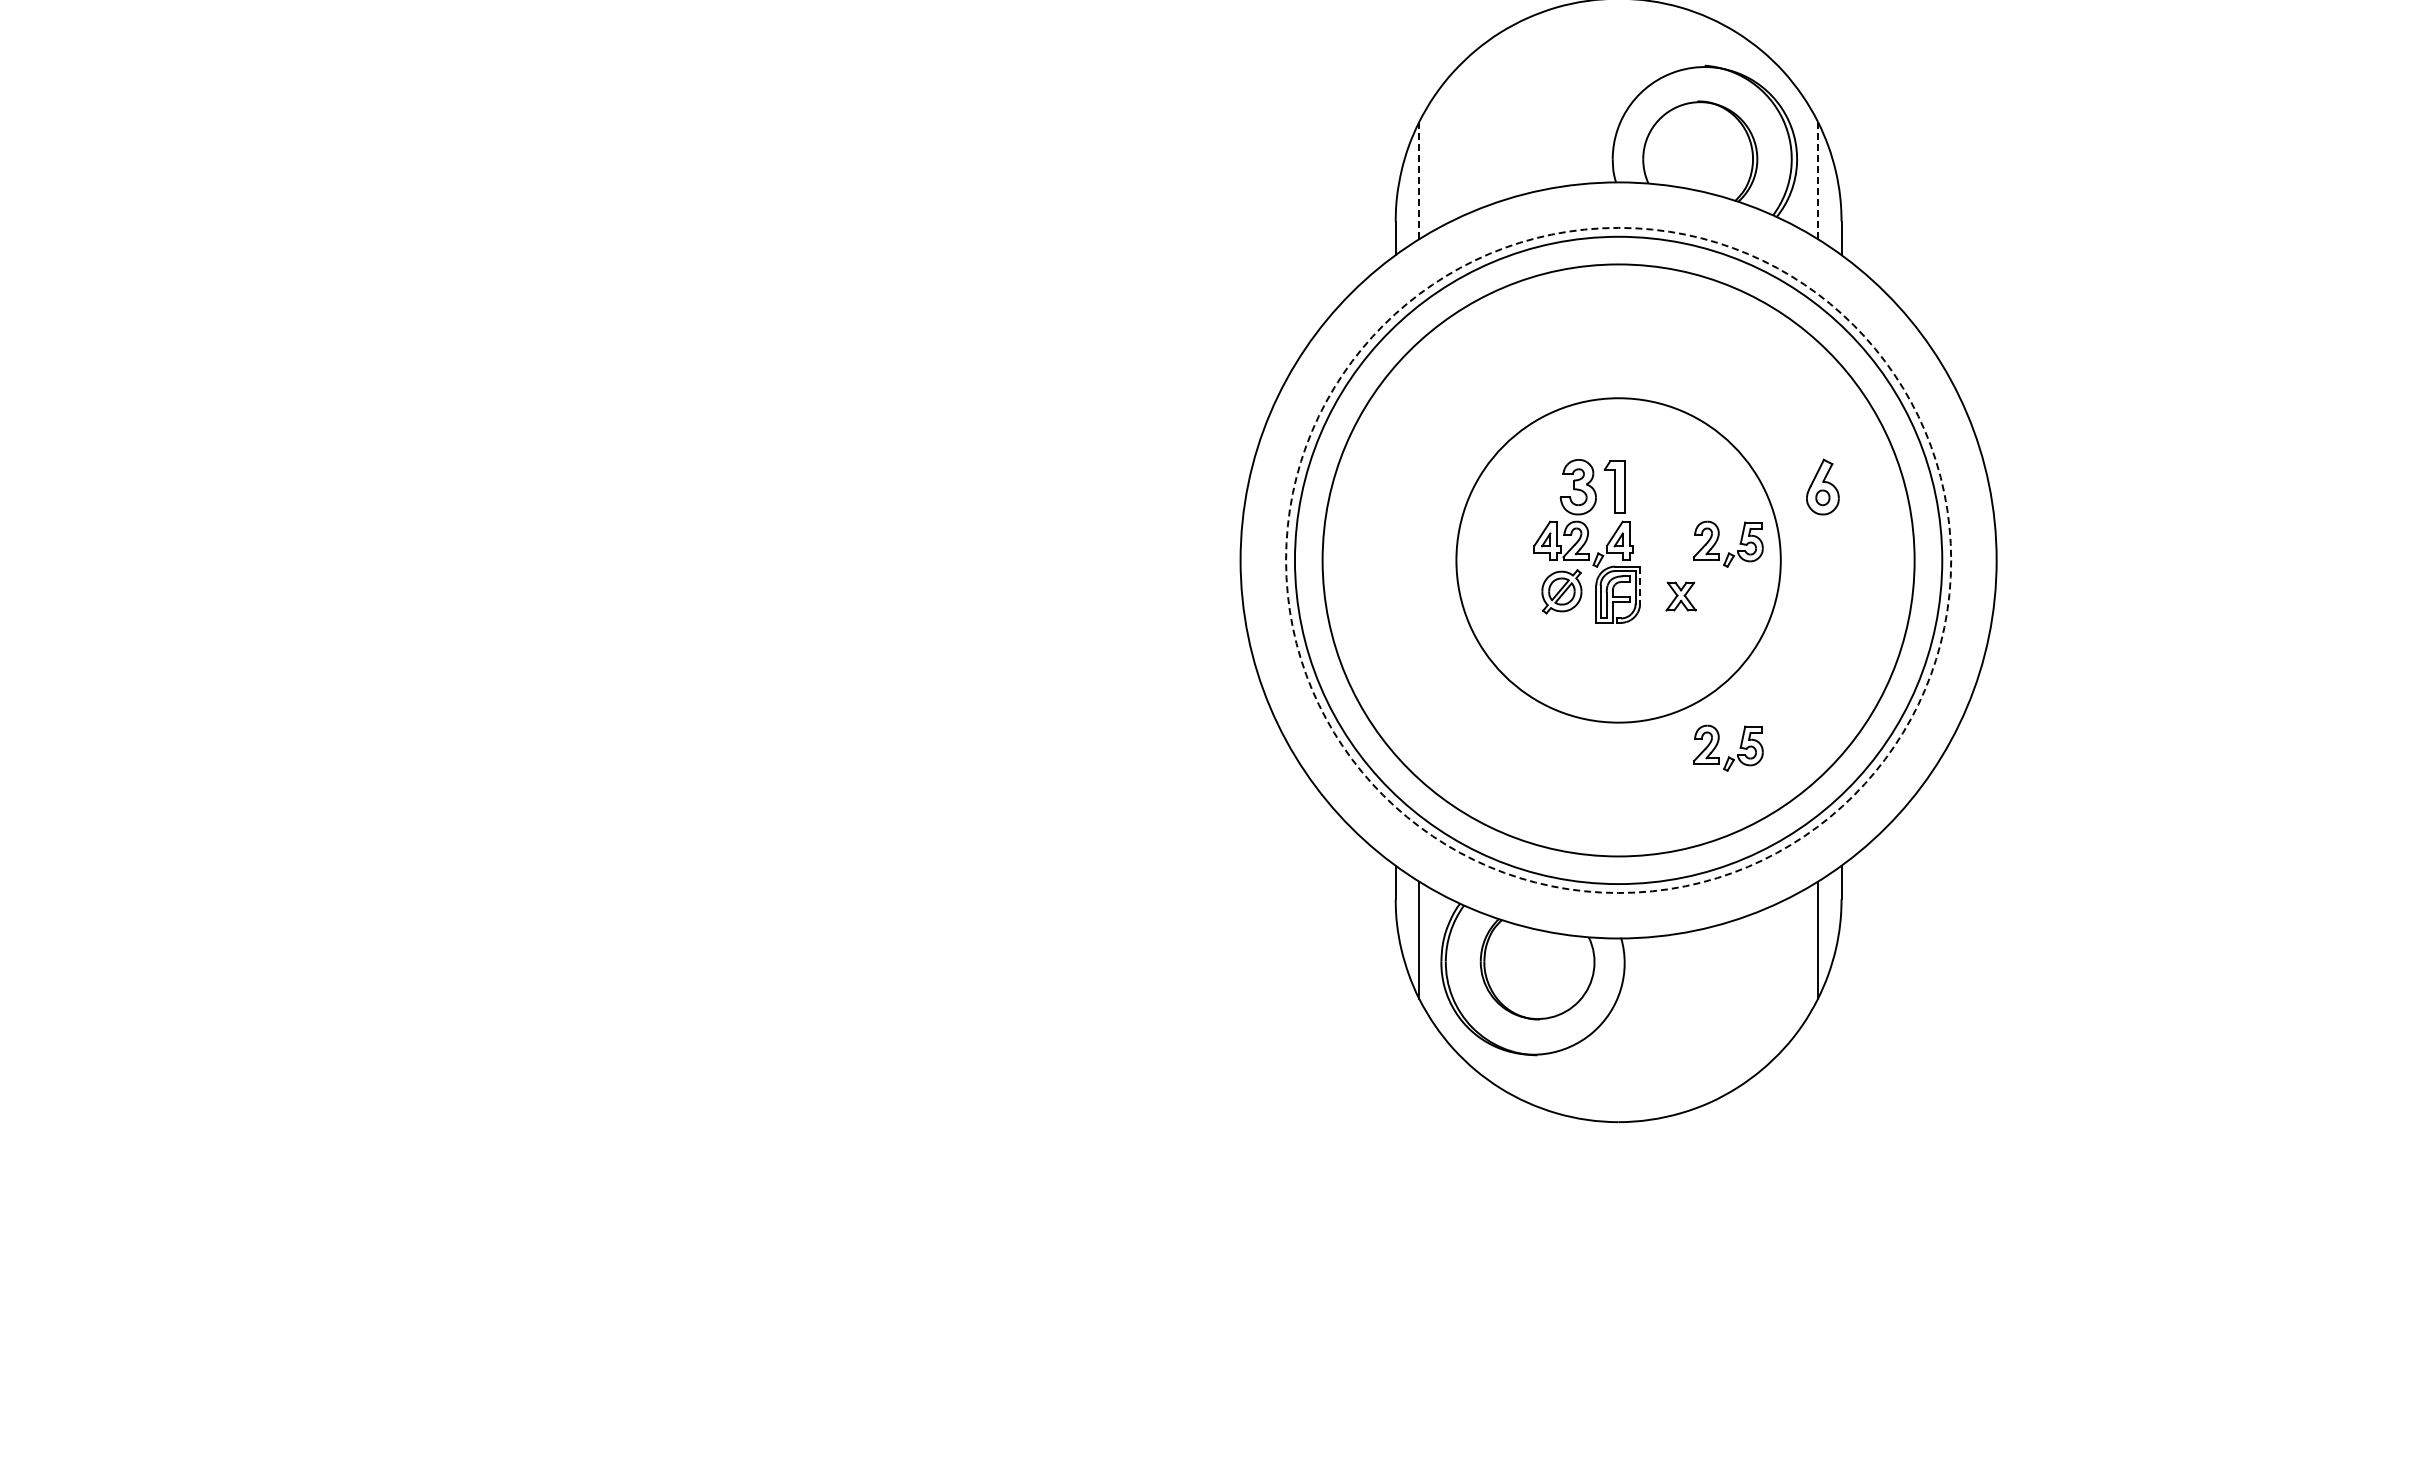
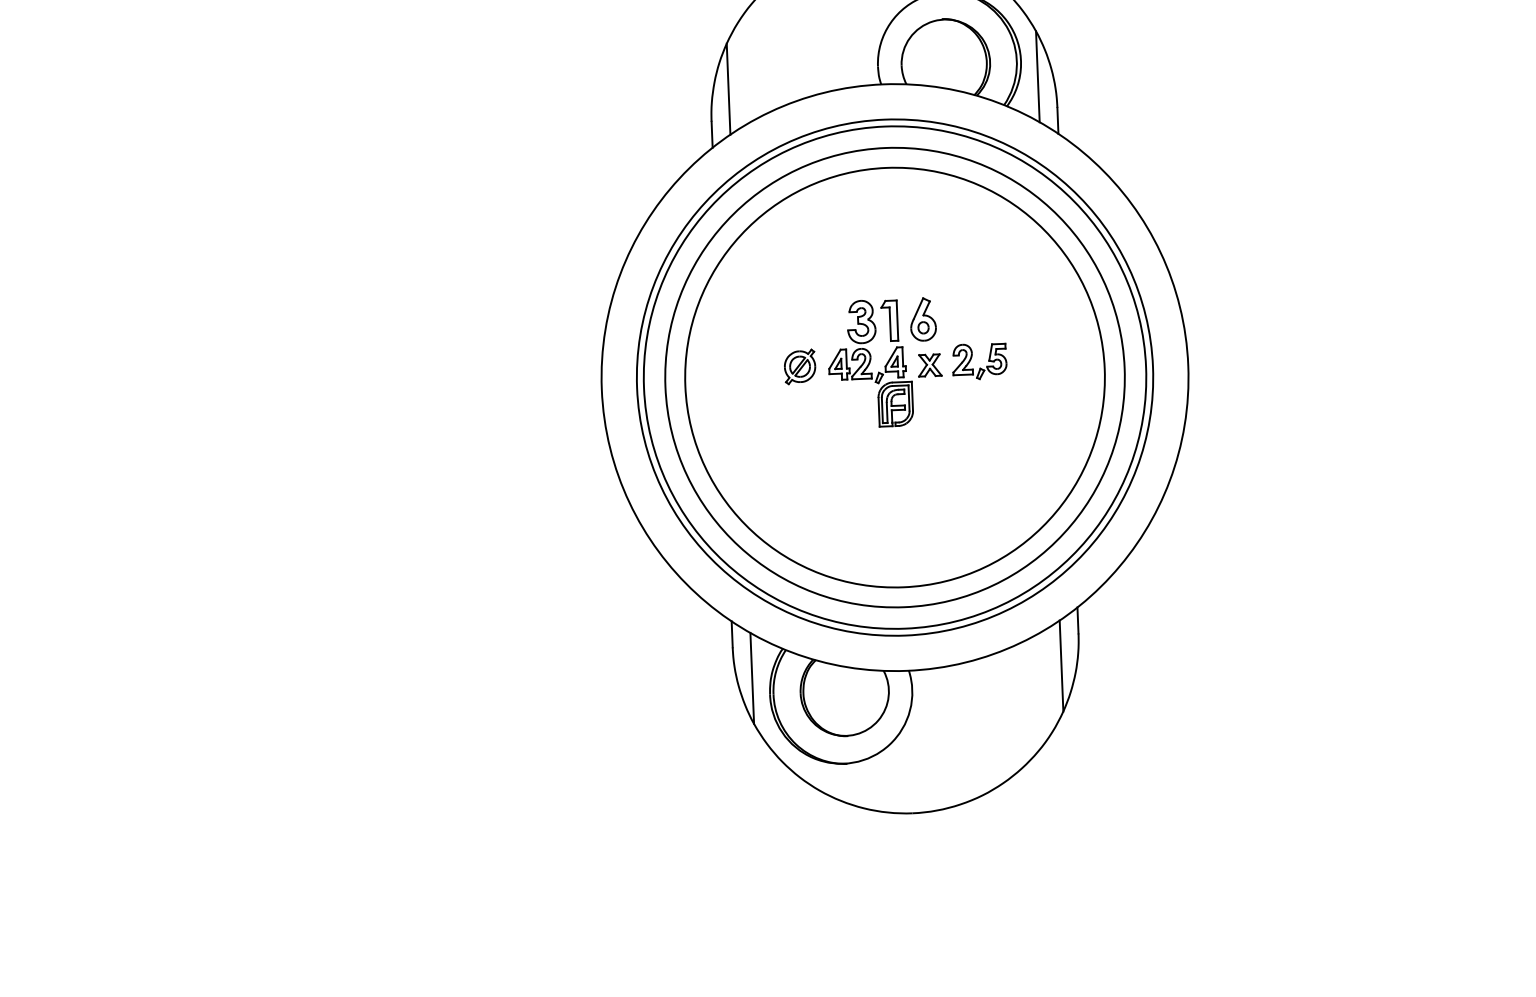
line: (1419, 180) -> (728, 89), dashed -> solid
line: (1817, 180) -> (1037, 76), dashed -> solid
part: (1822, 486) -> (922, 319), moved
circle: (1618, 560) -> (894, 377), dashed -> solid
circle: (1618, 560) -> (894, 377), size x1.67
line: (1640, 585) -> (912, 396), dashed -> solid
part: (1561, 591) -> (799, 366), moved
part: (1680, 596) -> (929, 365), moved
part: (1728, 756) -> (986, 526), removed

